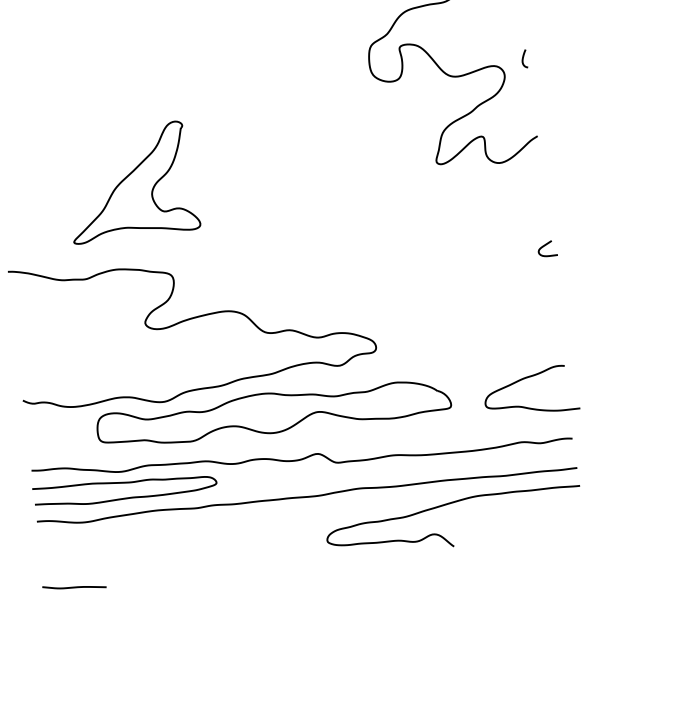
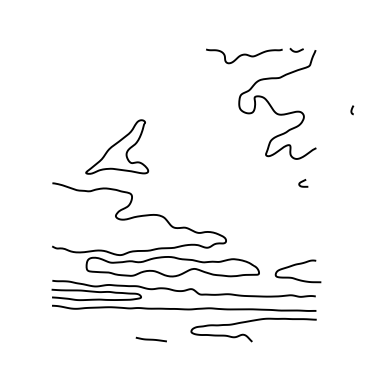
curve: (524, 59) -> (352, 110), moved
curve: (545, 247) -> (302, 182), moved
line: (72, 587) -> (150, 339), moved

